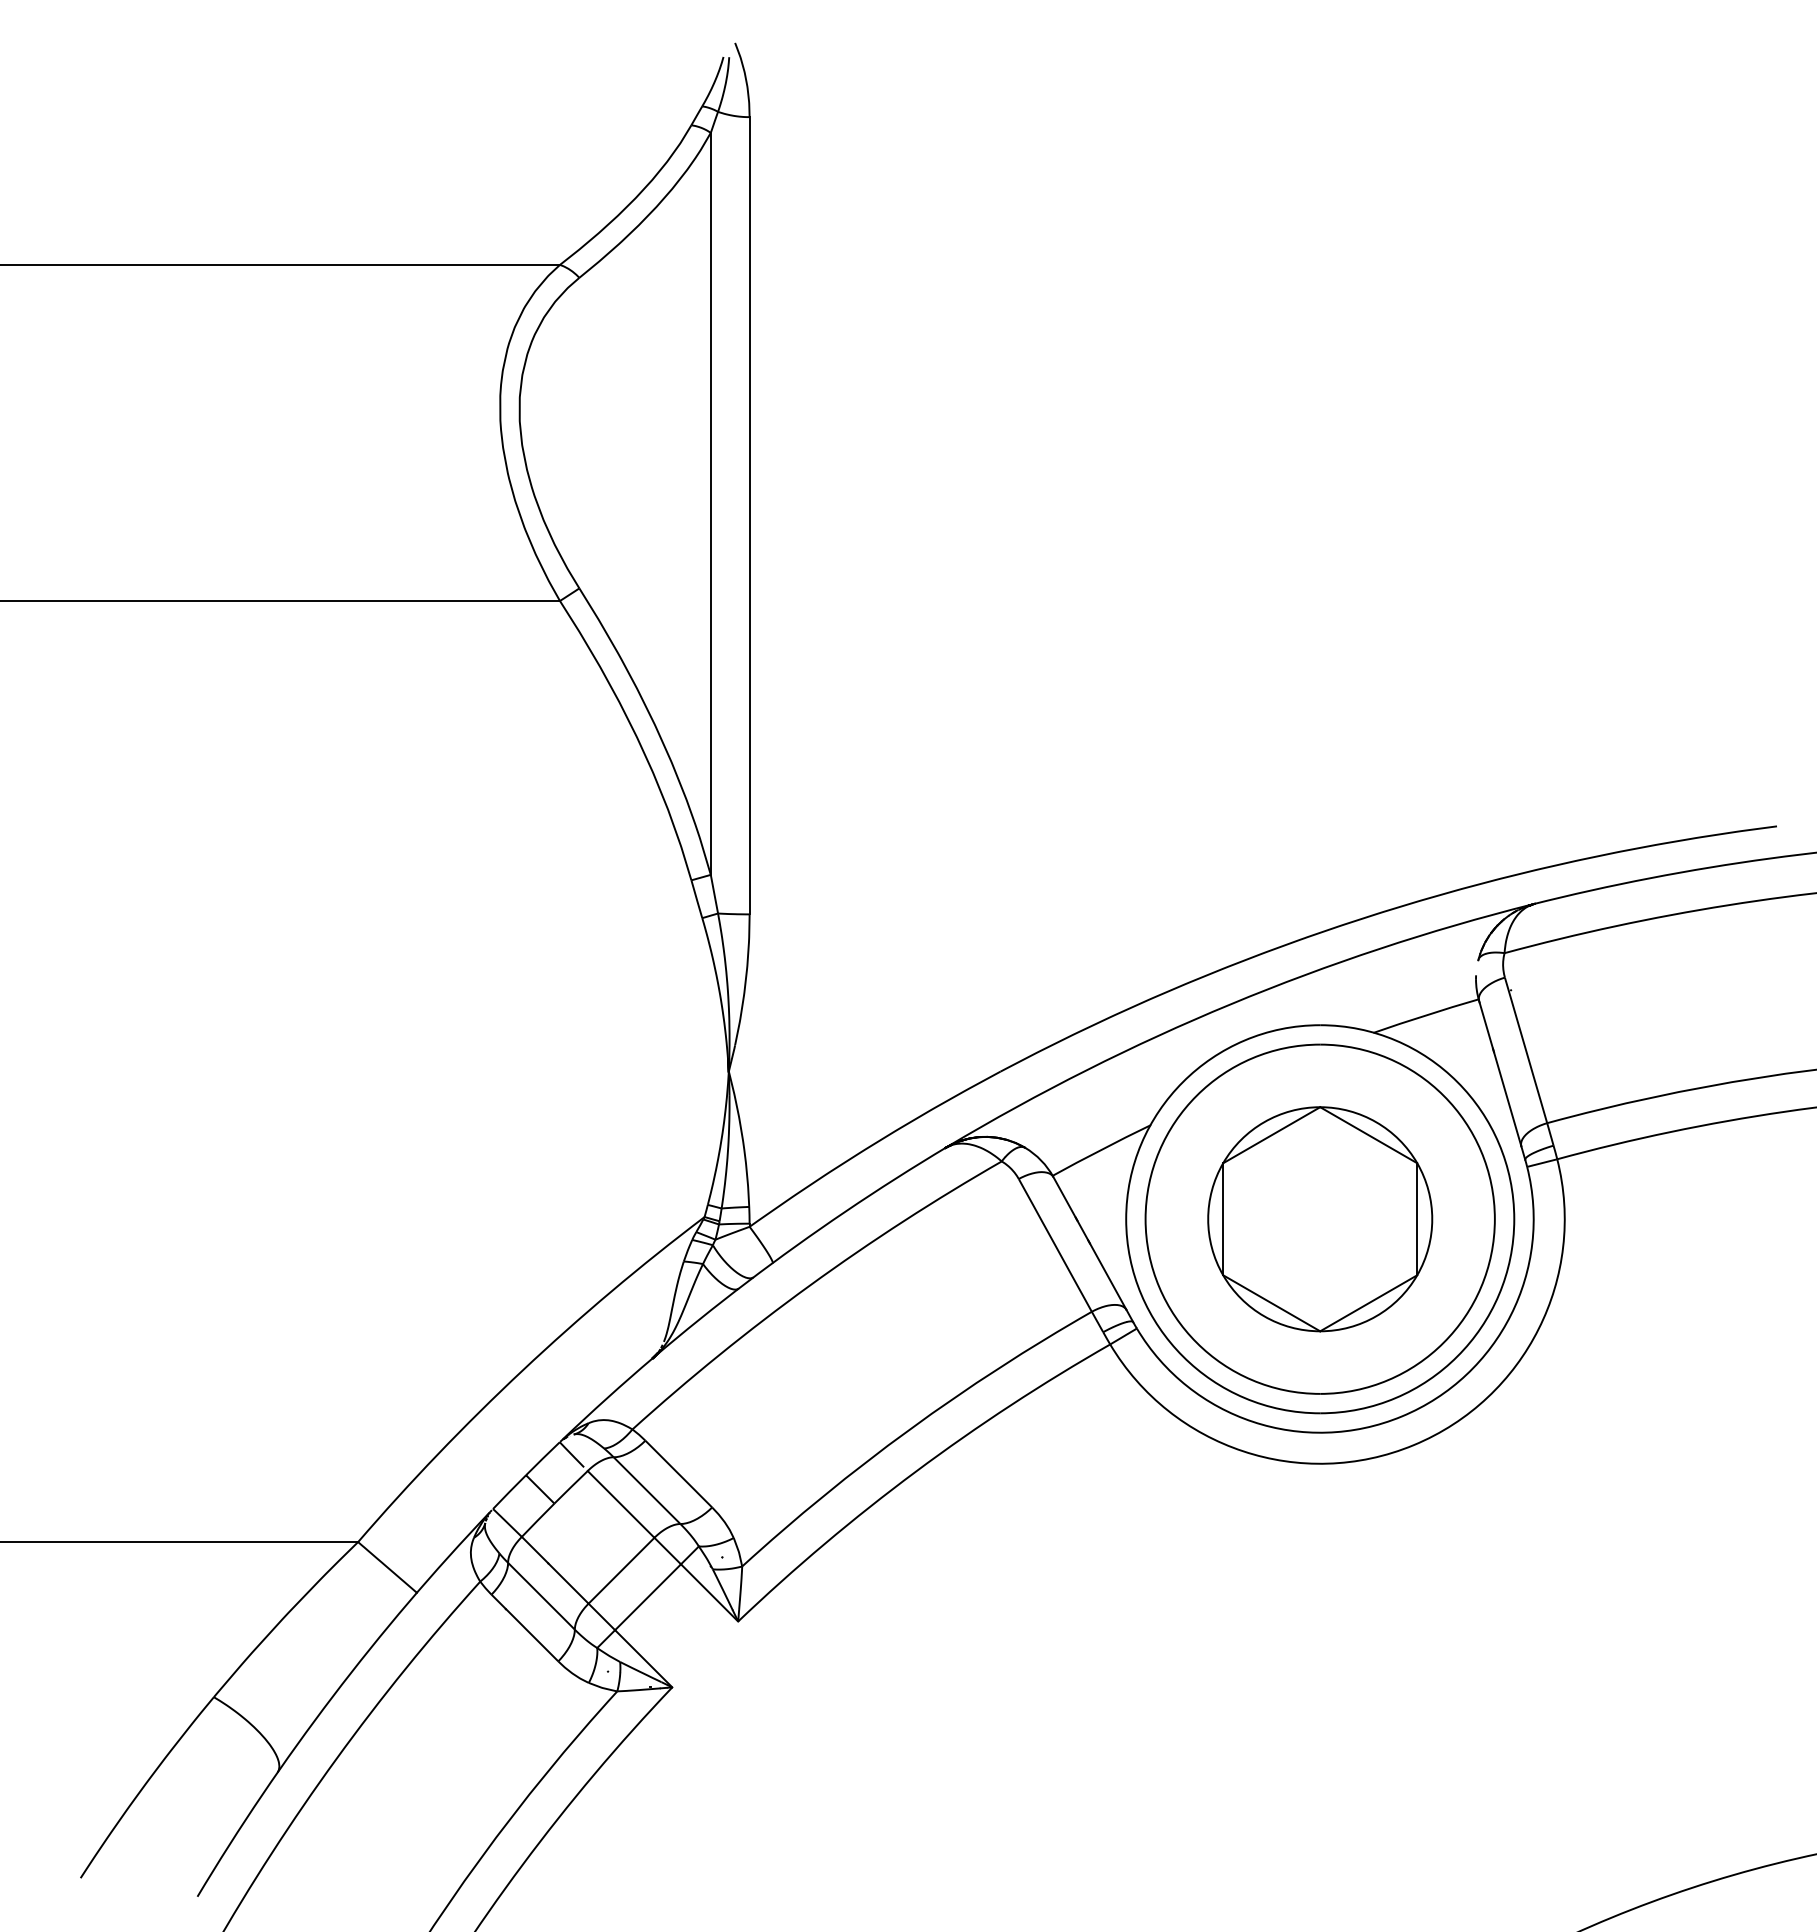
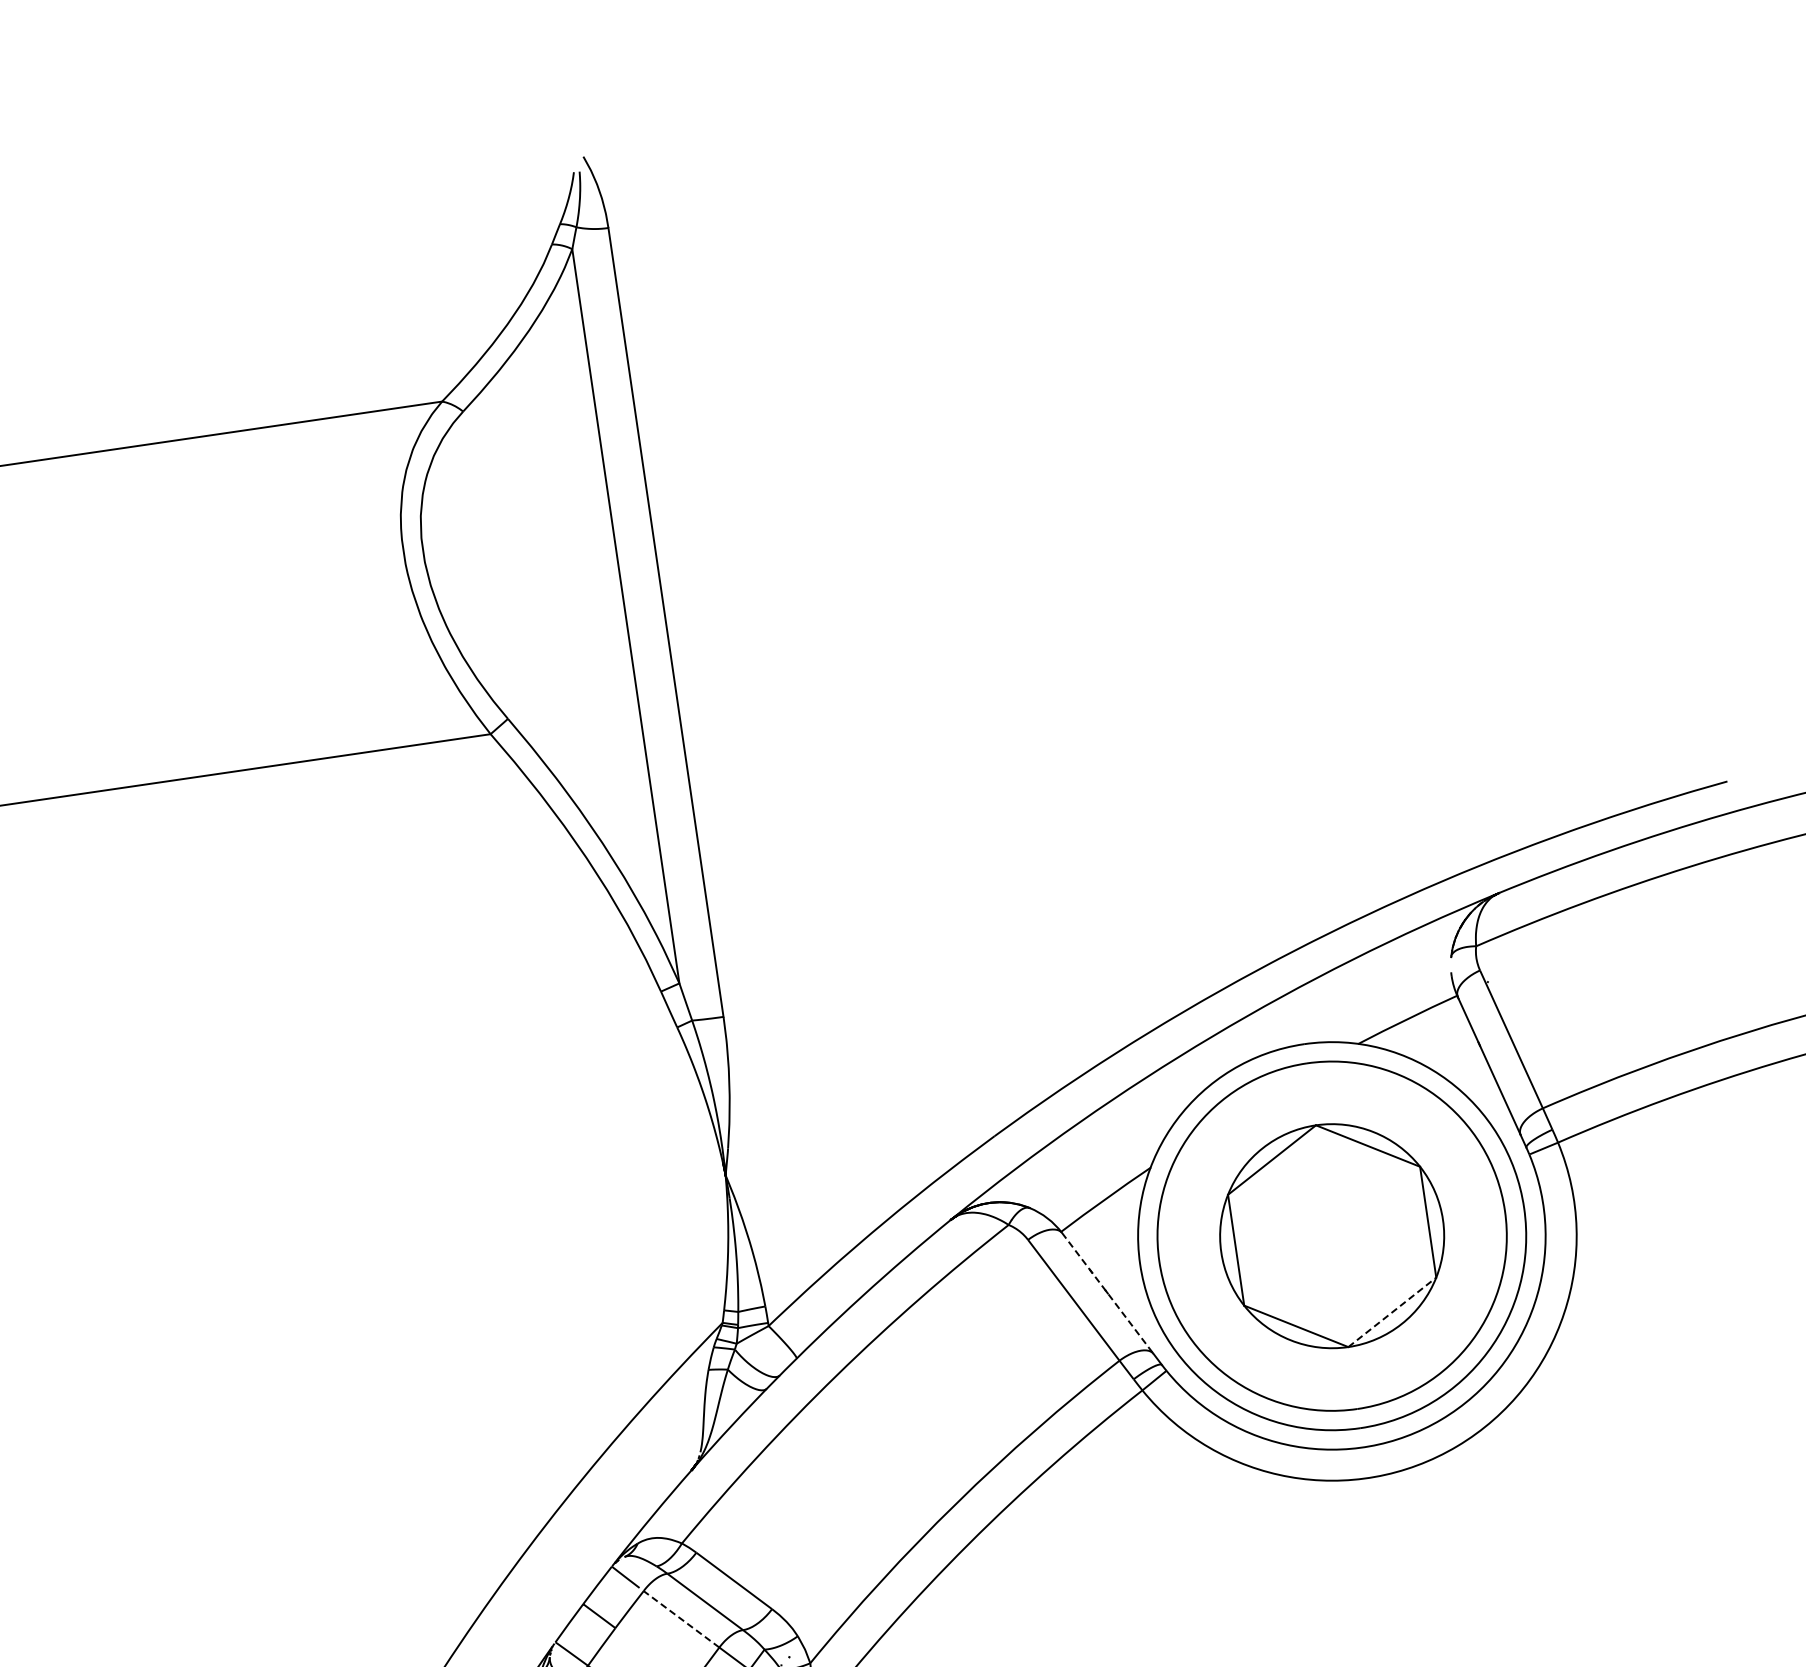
line: (1089, 1243) -> (1107, 1293), solid -> dashed
line: (1369, 1303) -> (1393, 1312), solid -> dashed
line: (620, 1504) -> (680, 1619), solid -> dashed

